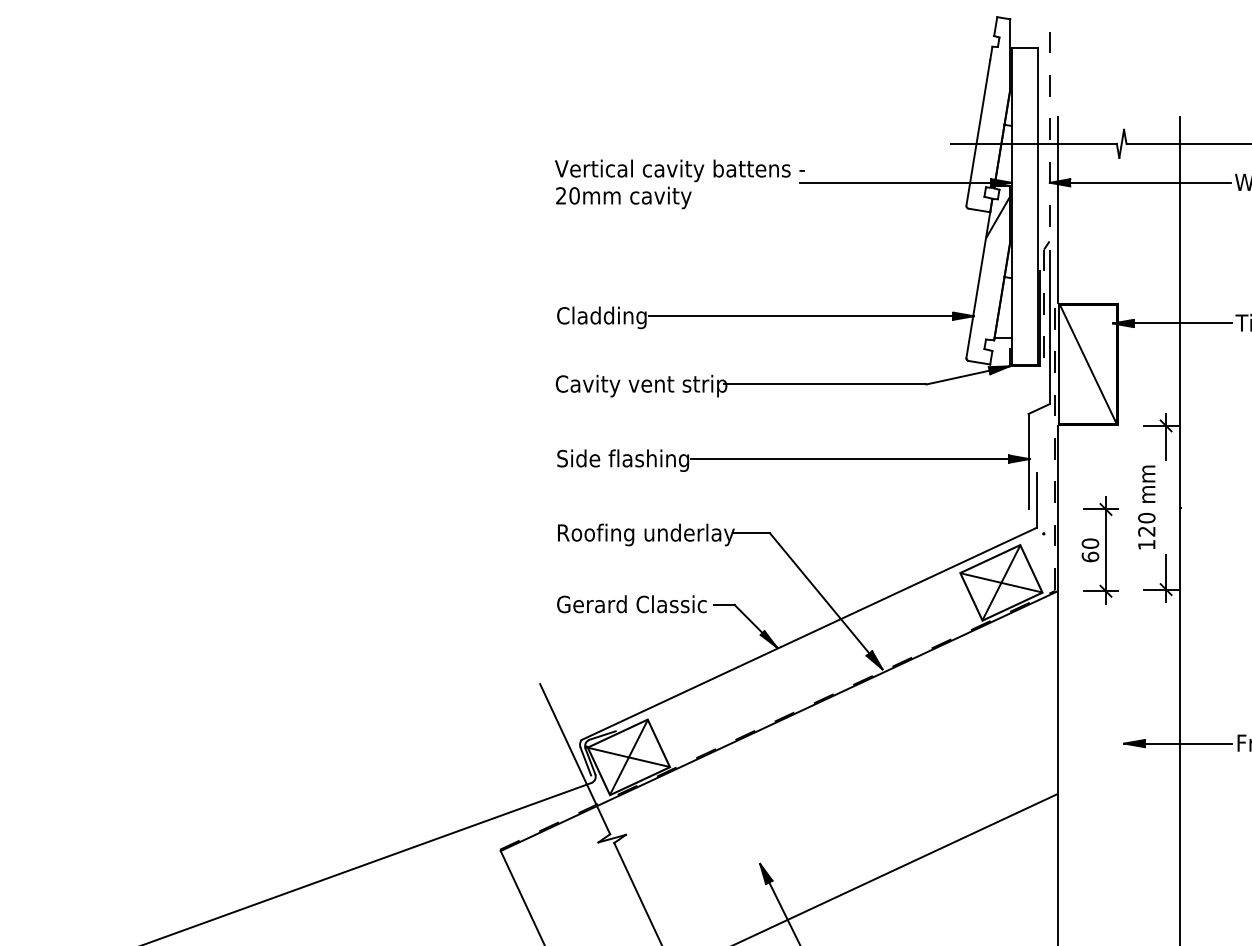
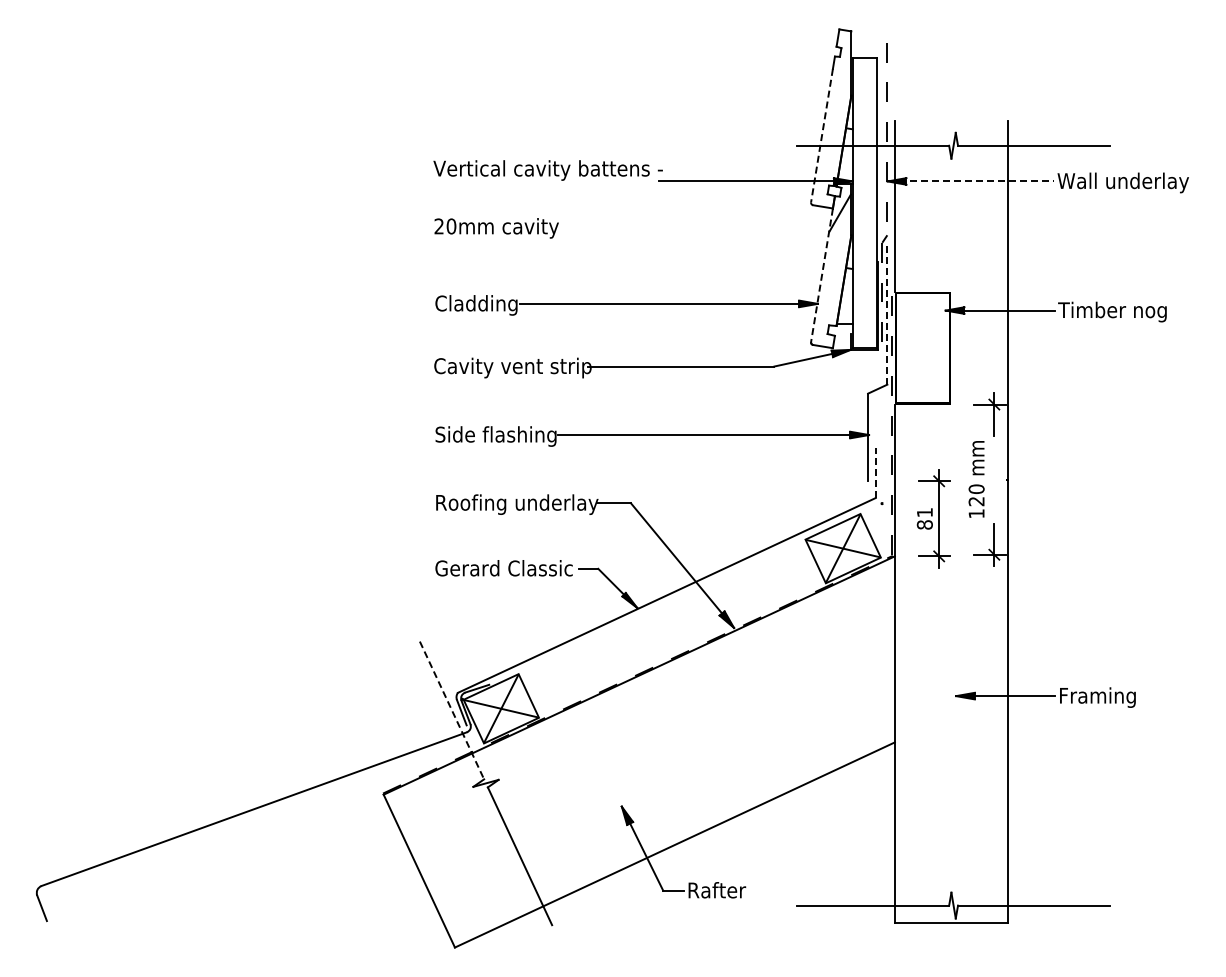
line: (978, 132) -> (822, 135), solid -> dashed
line: (1141, 182) -> (971, 181), solid -> dashed
text: (623, 198) -> (496, 228), moved
line: (978, 285) -> (822, 275), solid -> dashed
line: (1049, 327) -> (887, 314), solid -> dashed
line: (1087, 364) -> (922, 348), removed
line: (1036, 499) -> (875, 472), solid -> dashed
text: (1089, 550) -> (924, 518), 60 -> 81
line: (575, 759) -> (452, 710), solid -> dashed

